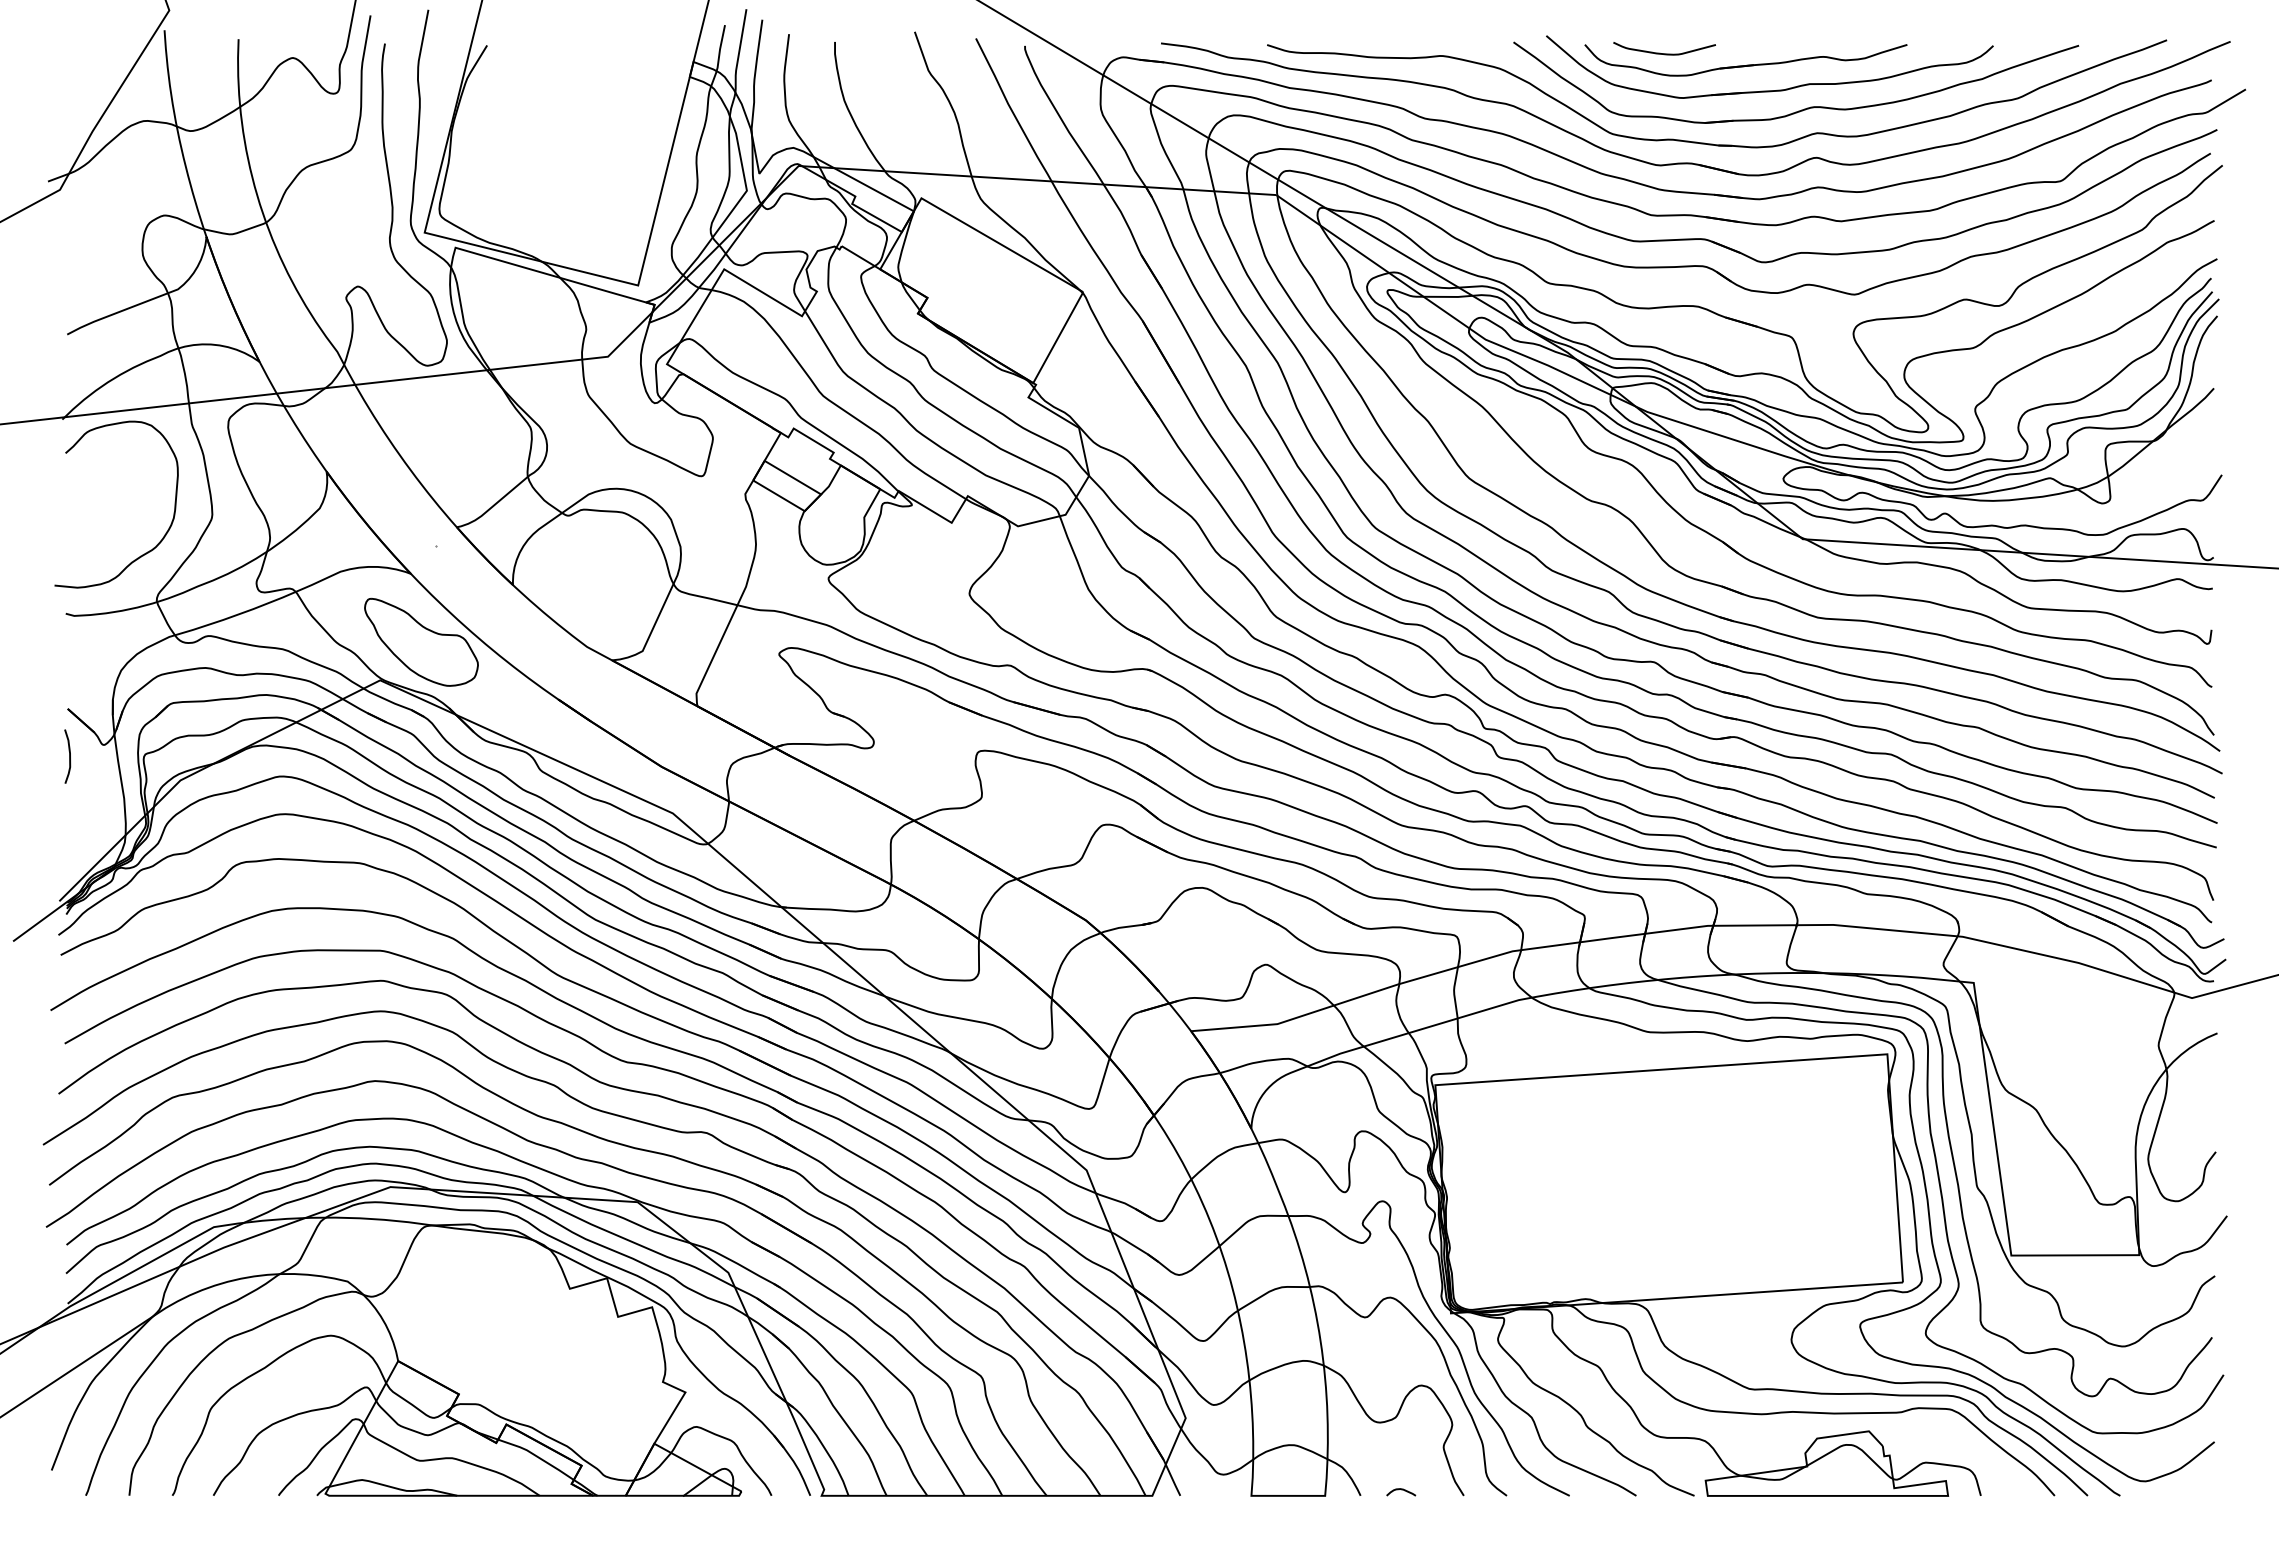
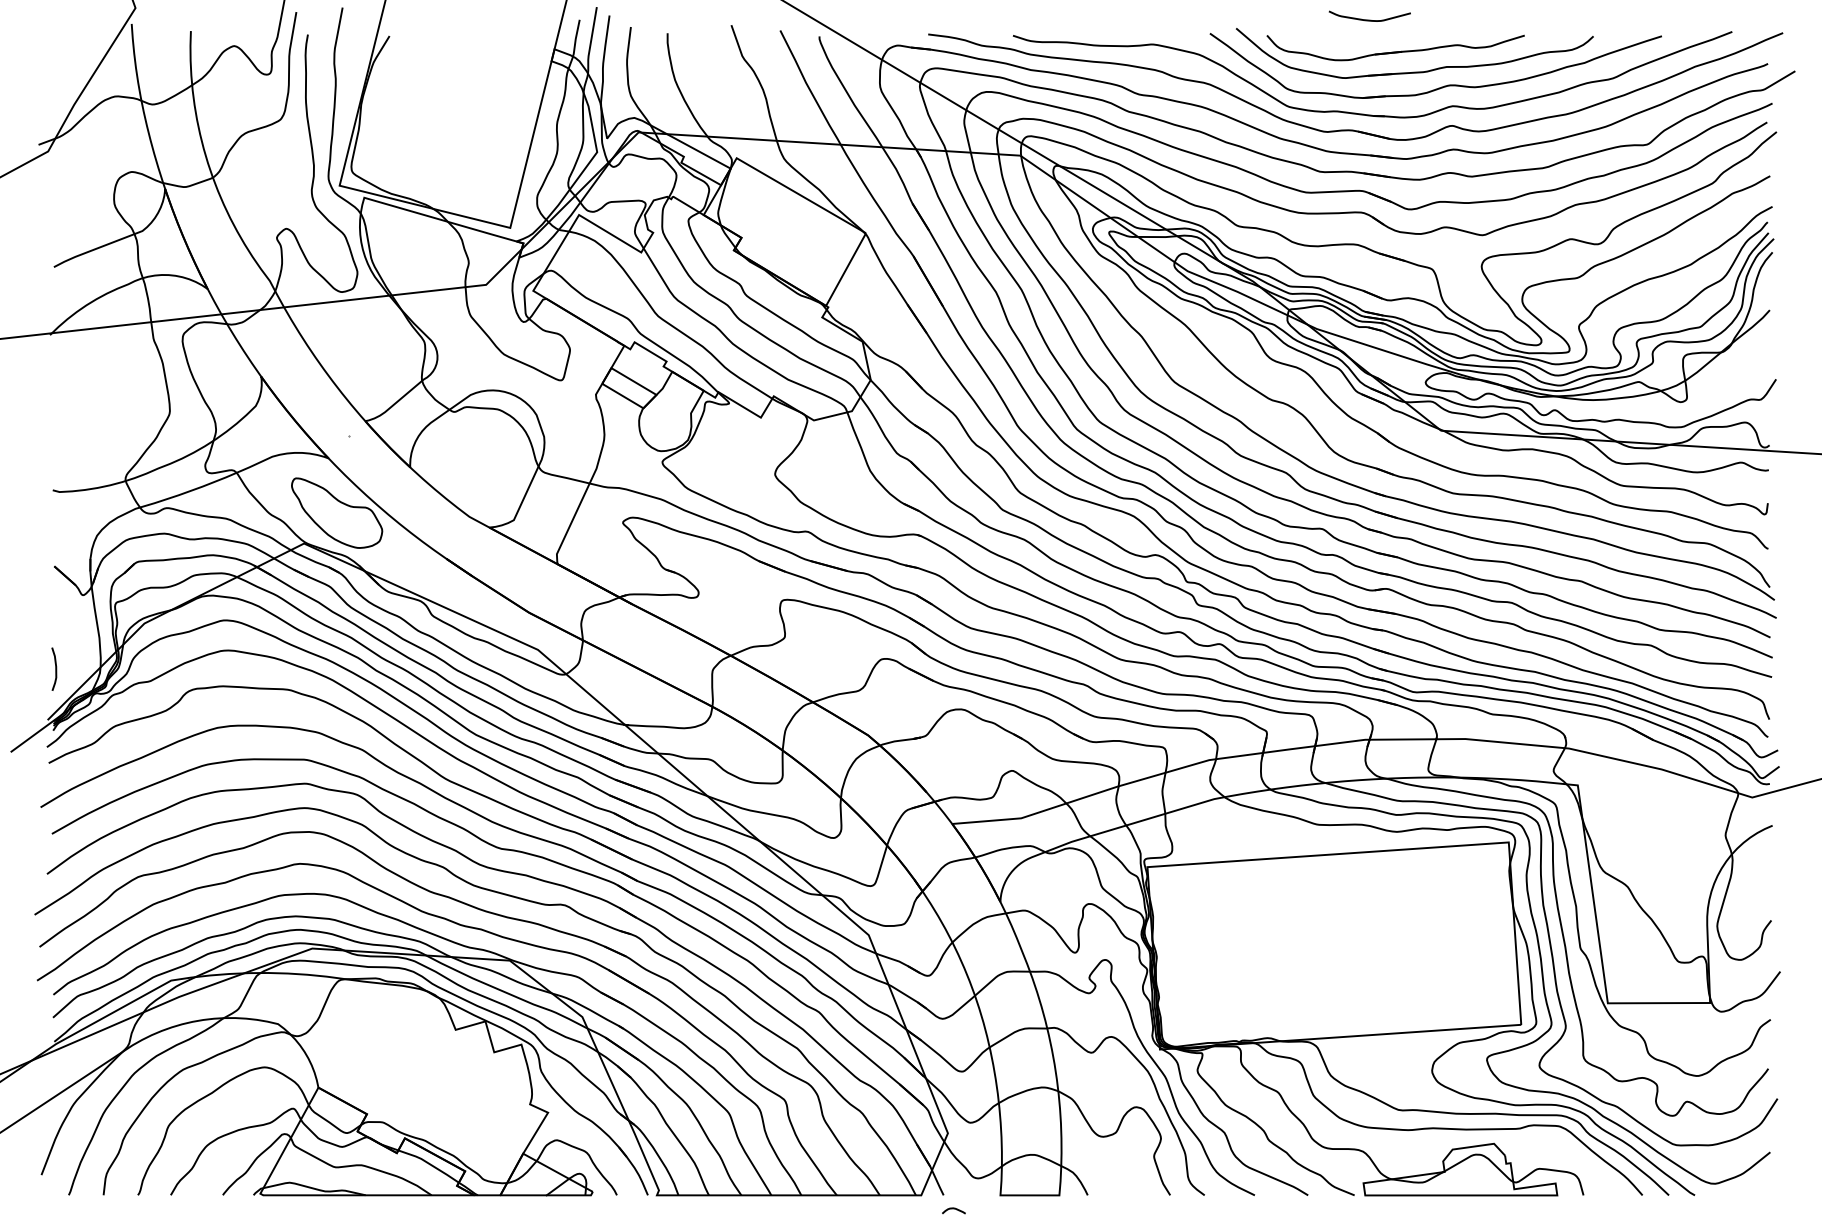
curve: (1664, 53) -> (1369, 20), moved
curve: (145, 552) -> (116, 441), removed
curve: (69, 756) -> (55, 669), moved
curve: (1401, 1490) -> (954, 1209), moved

